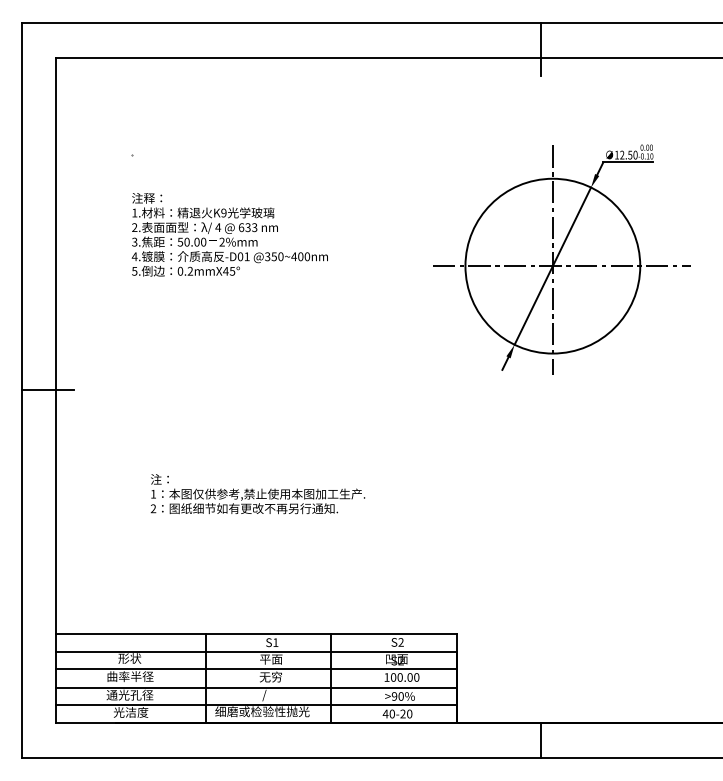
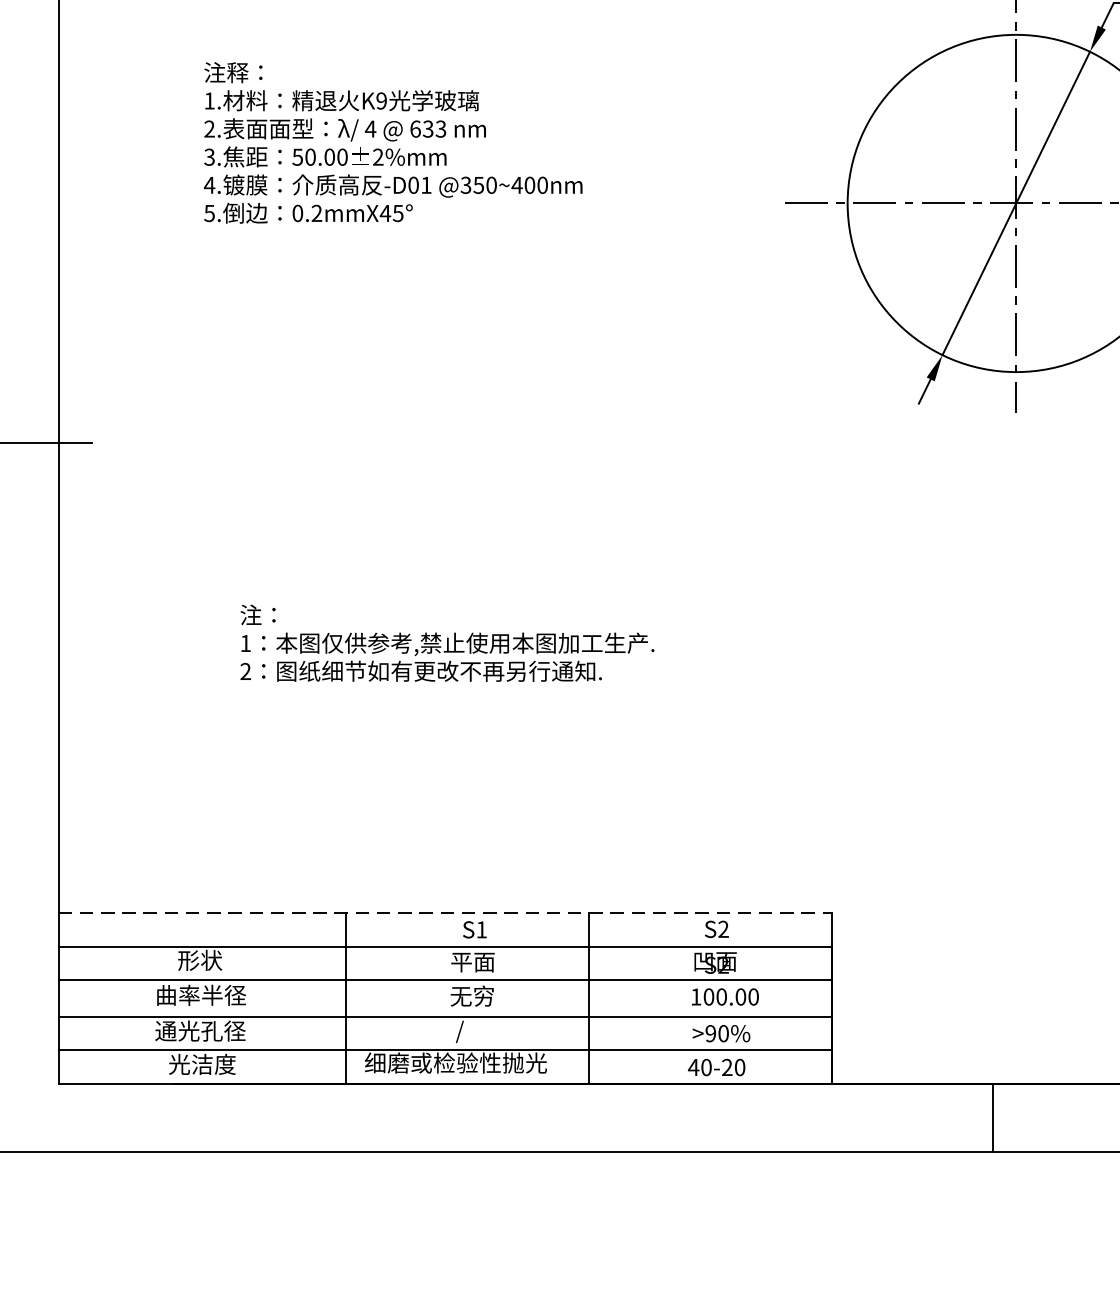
line: (257, 634) -> (446, 914), solid -> dashed

